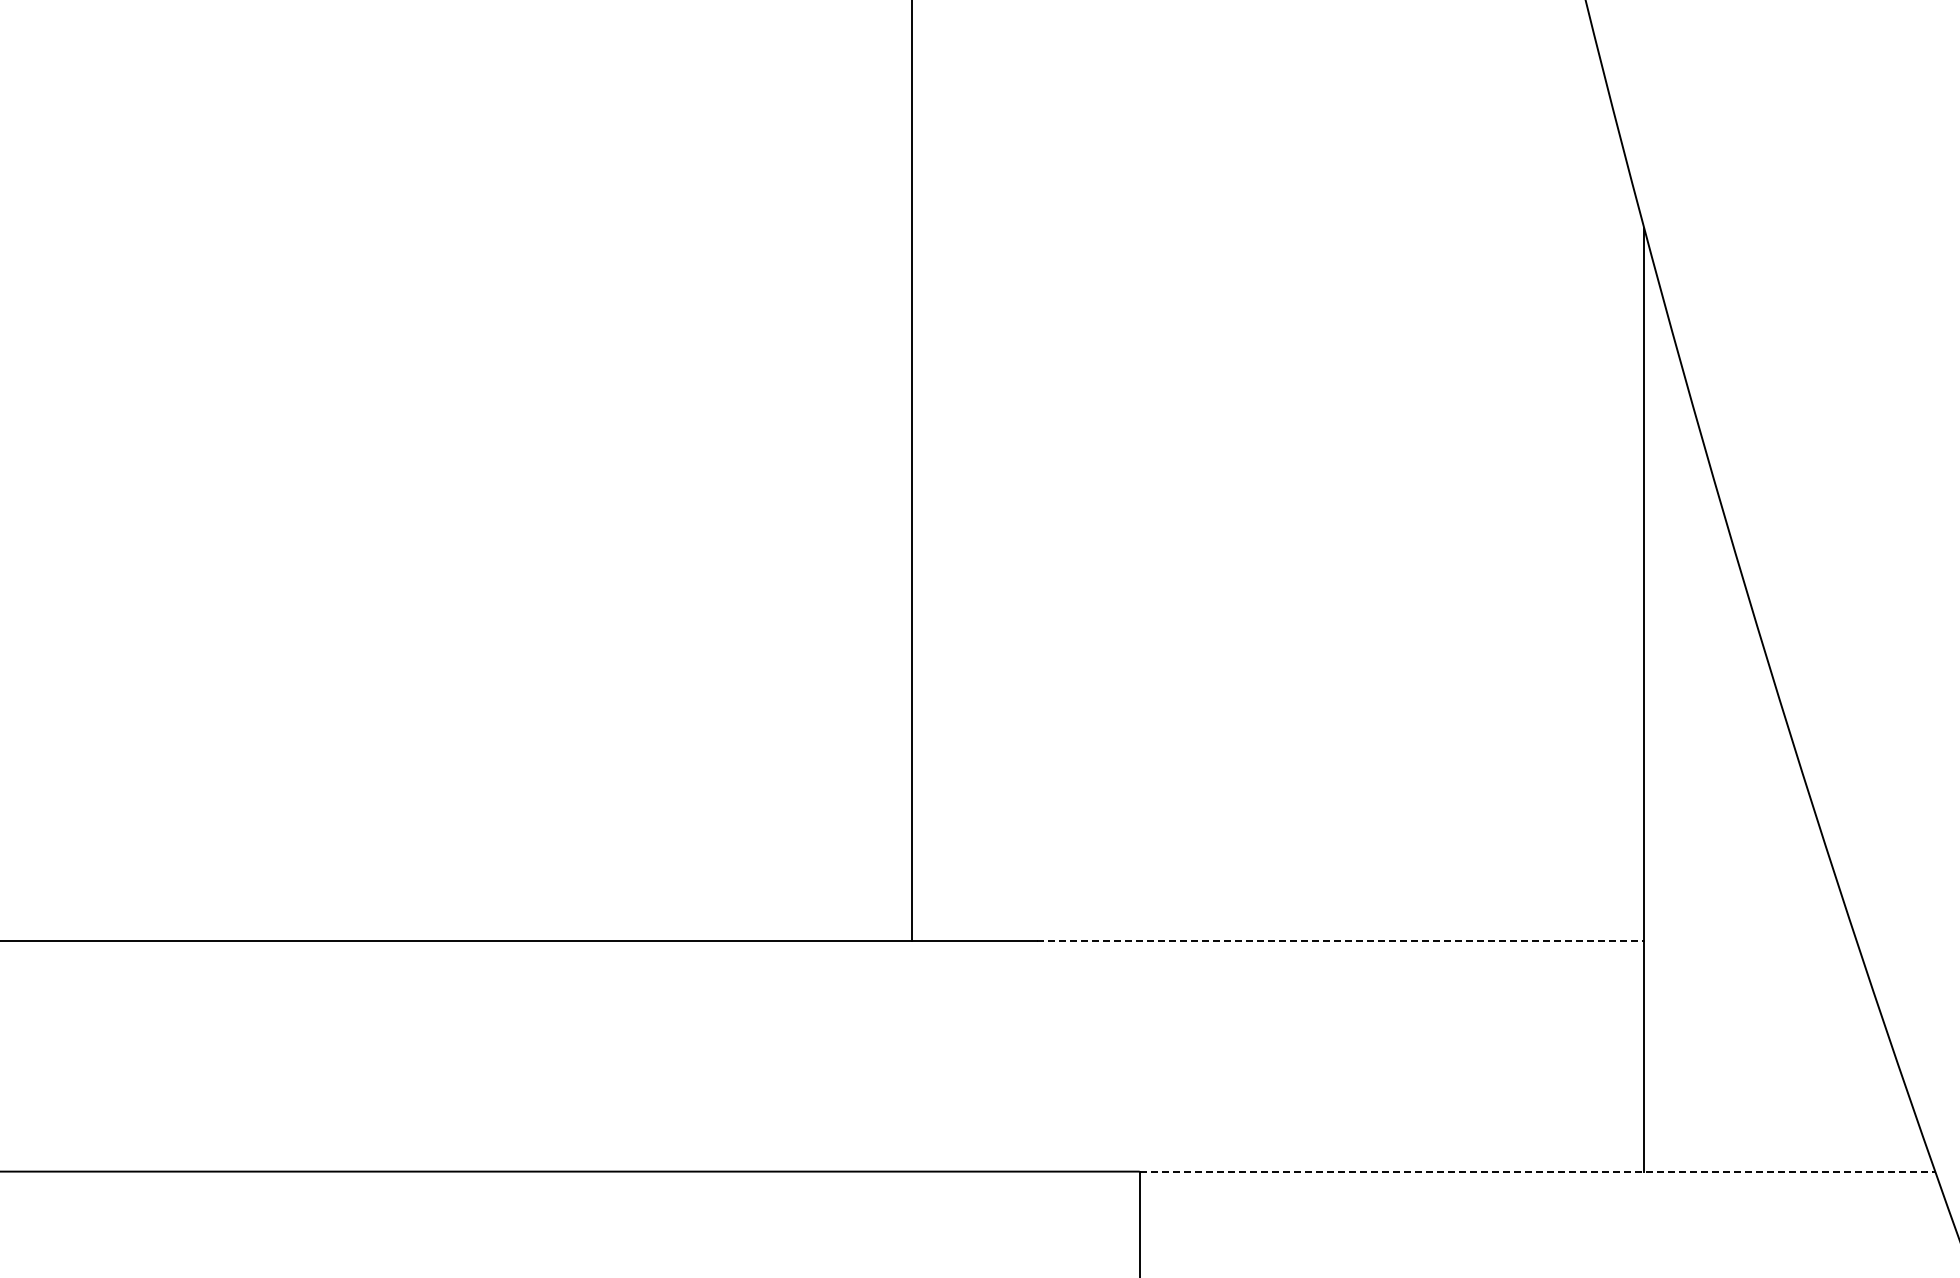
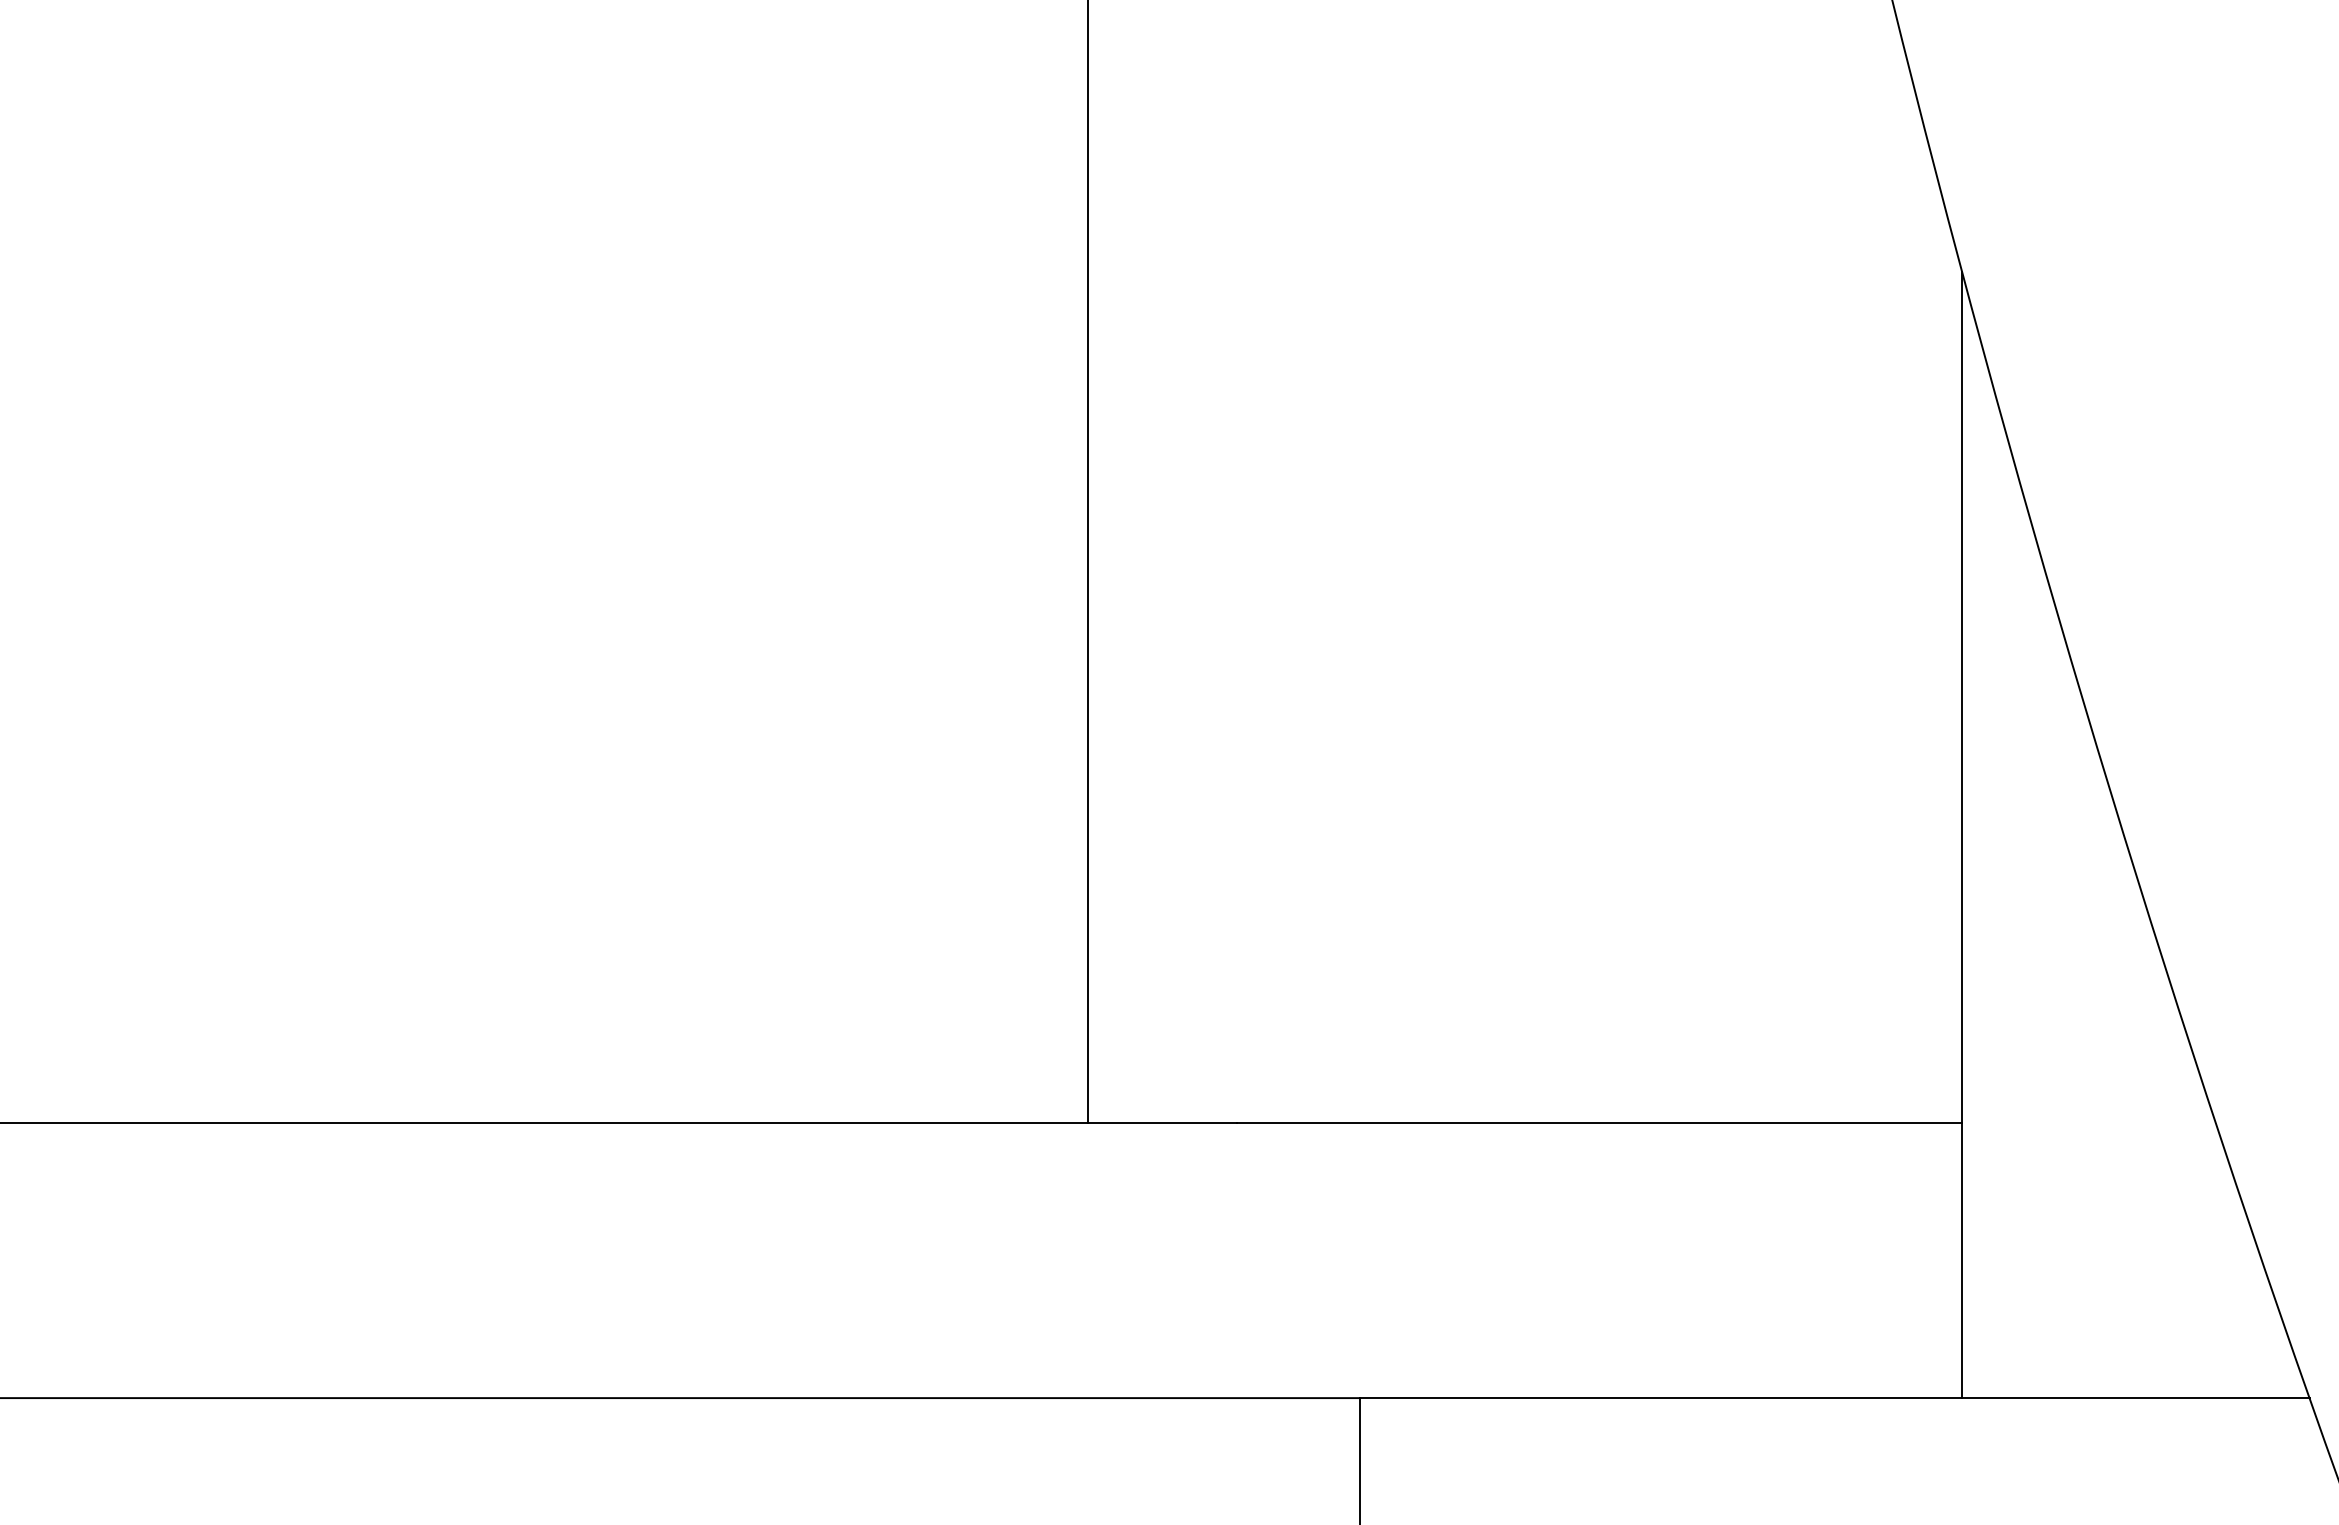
line: (1340, 940) -> (1599, 1122), dashed -> solid
line: (1537, 1171) -> (1834, 1397), dashed -> solid

